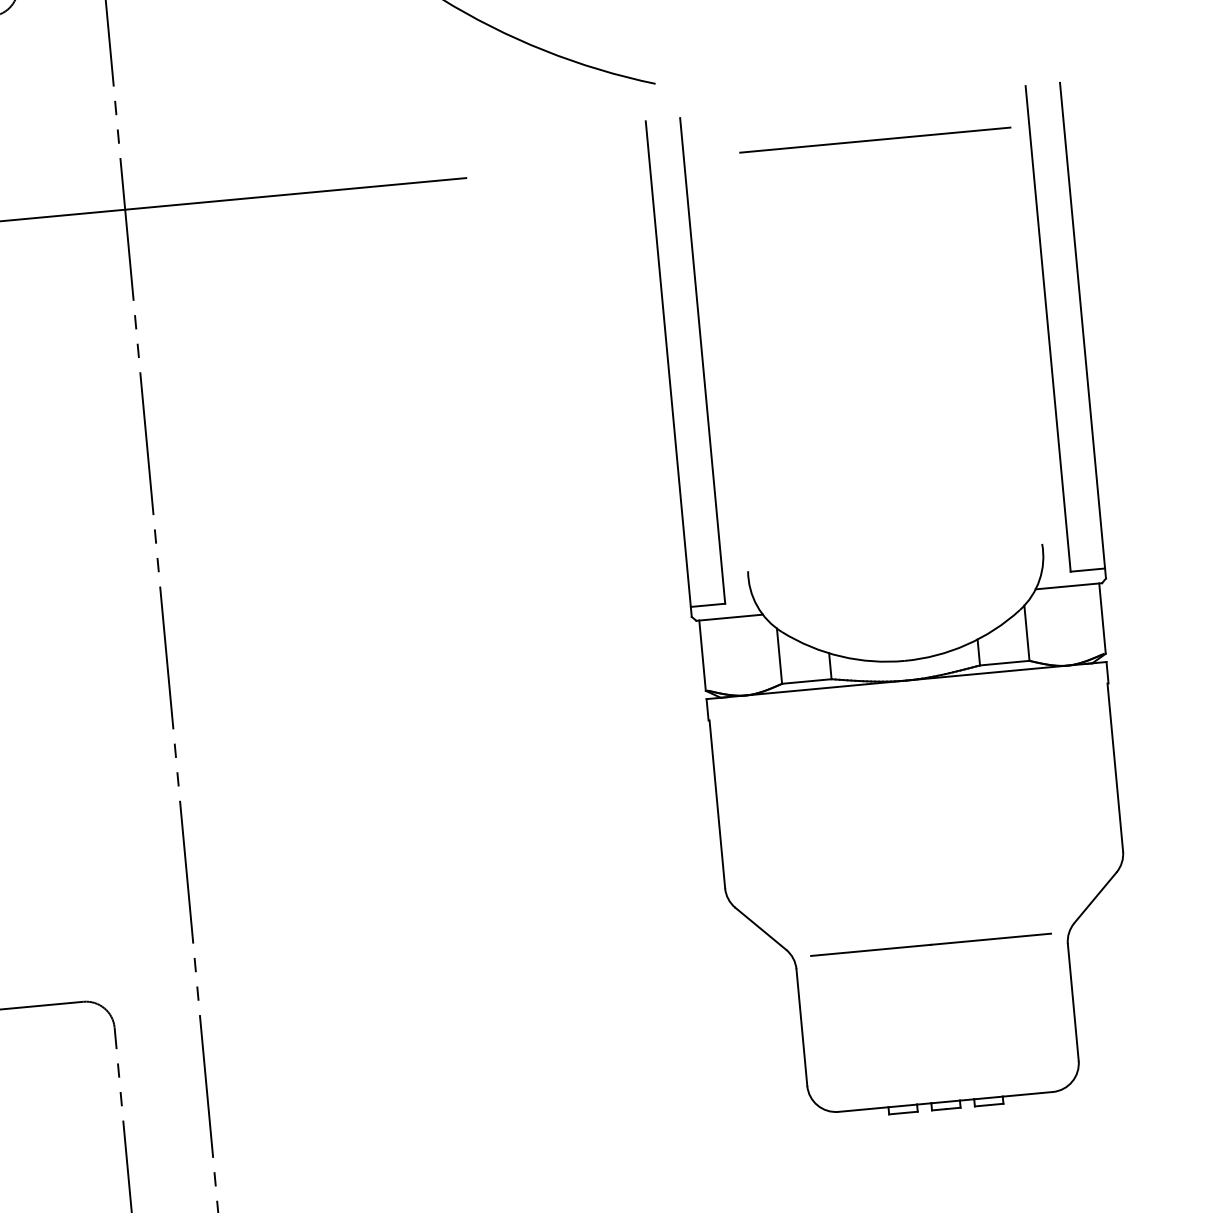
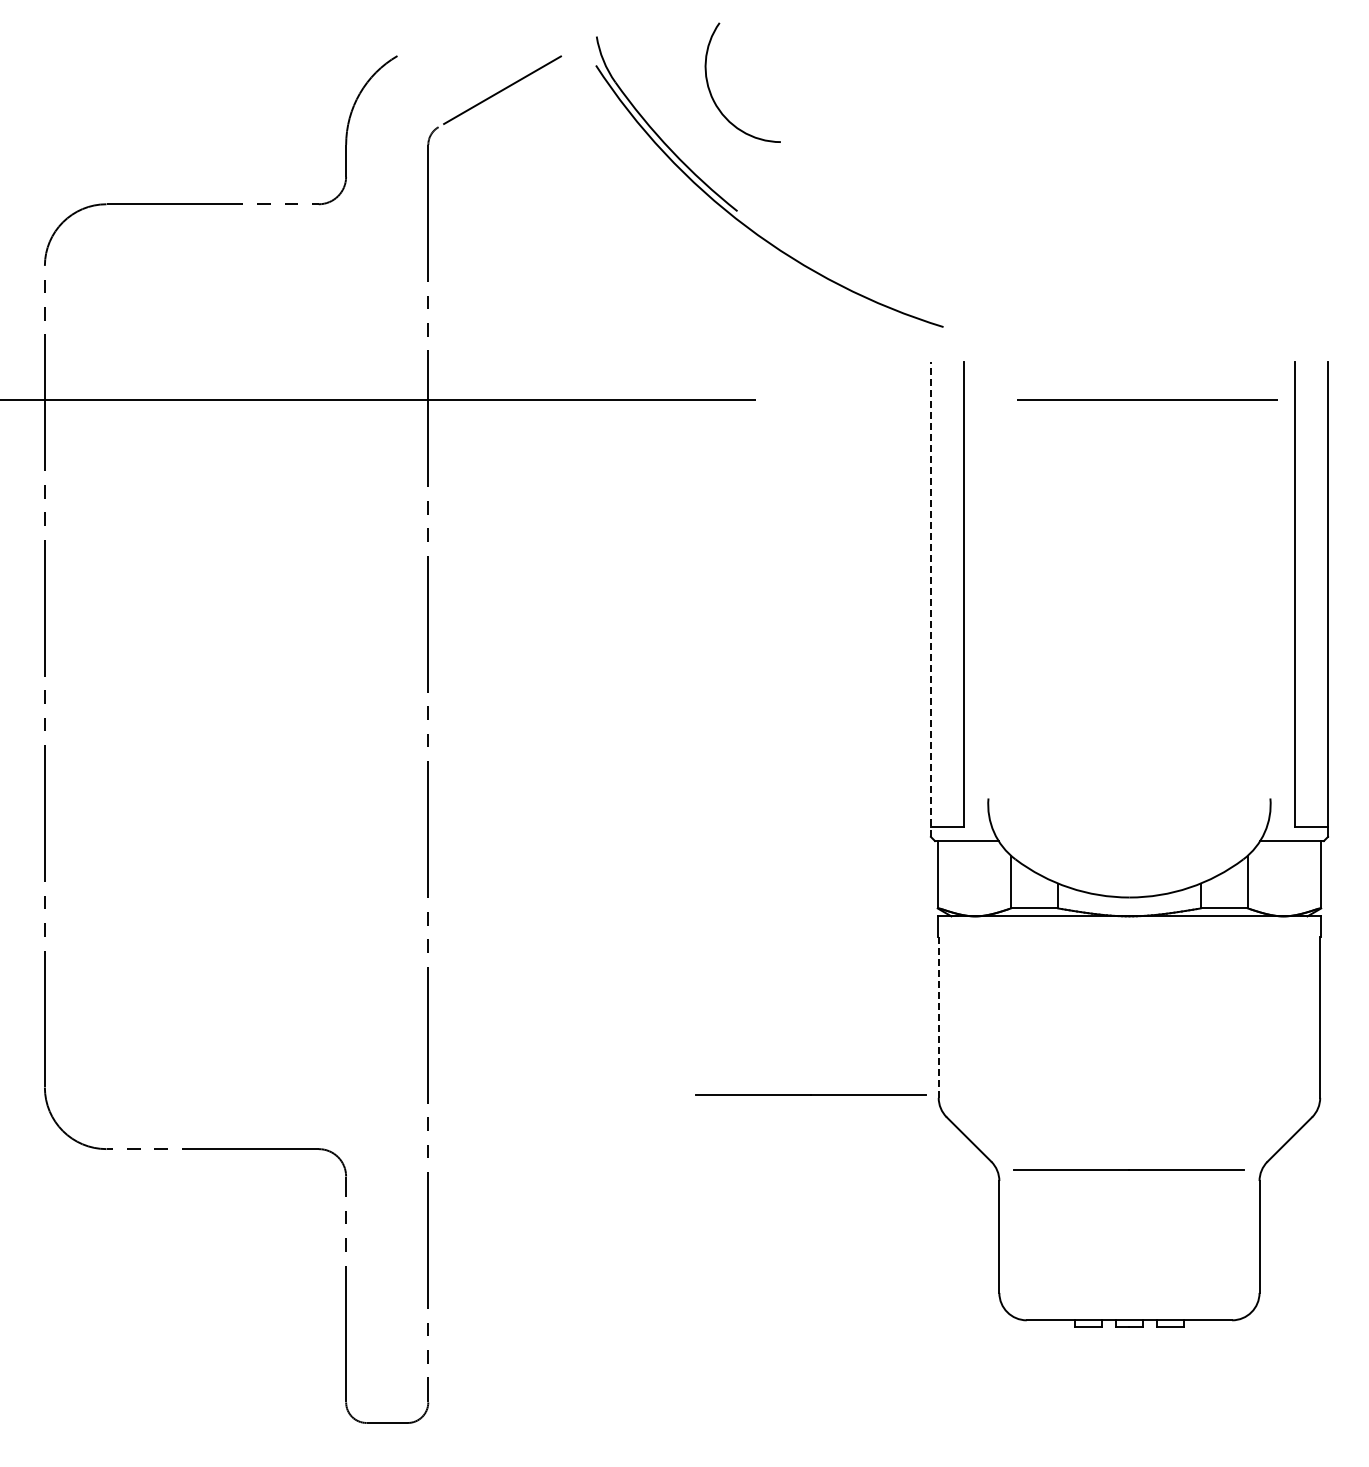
line: (668, 369) -> (930, 599), solid -> dashed
line: (717, 804) -> (938, 1017), solid -> dashed
line: (591, 897) -> (810, 1094), added

